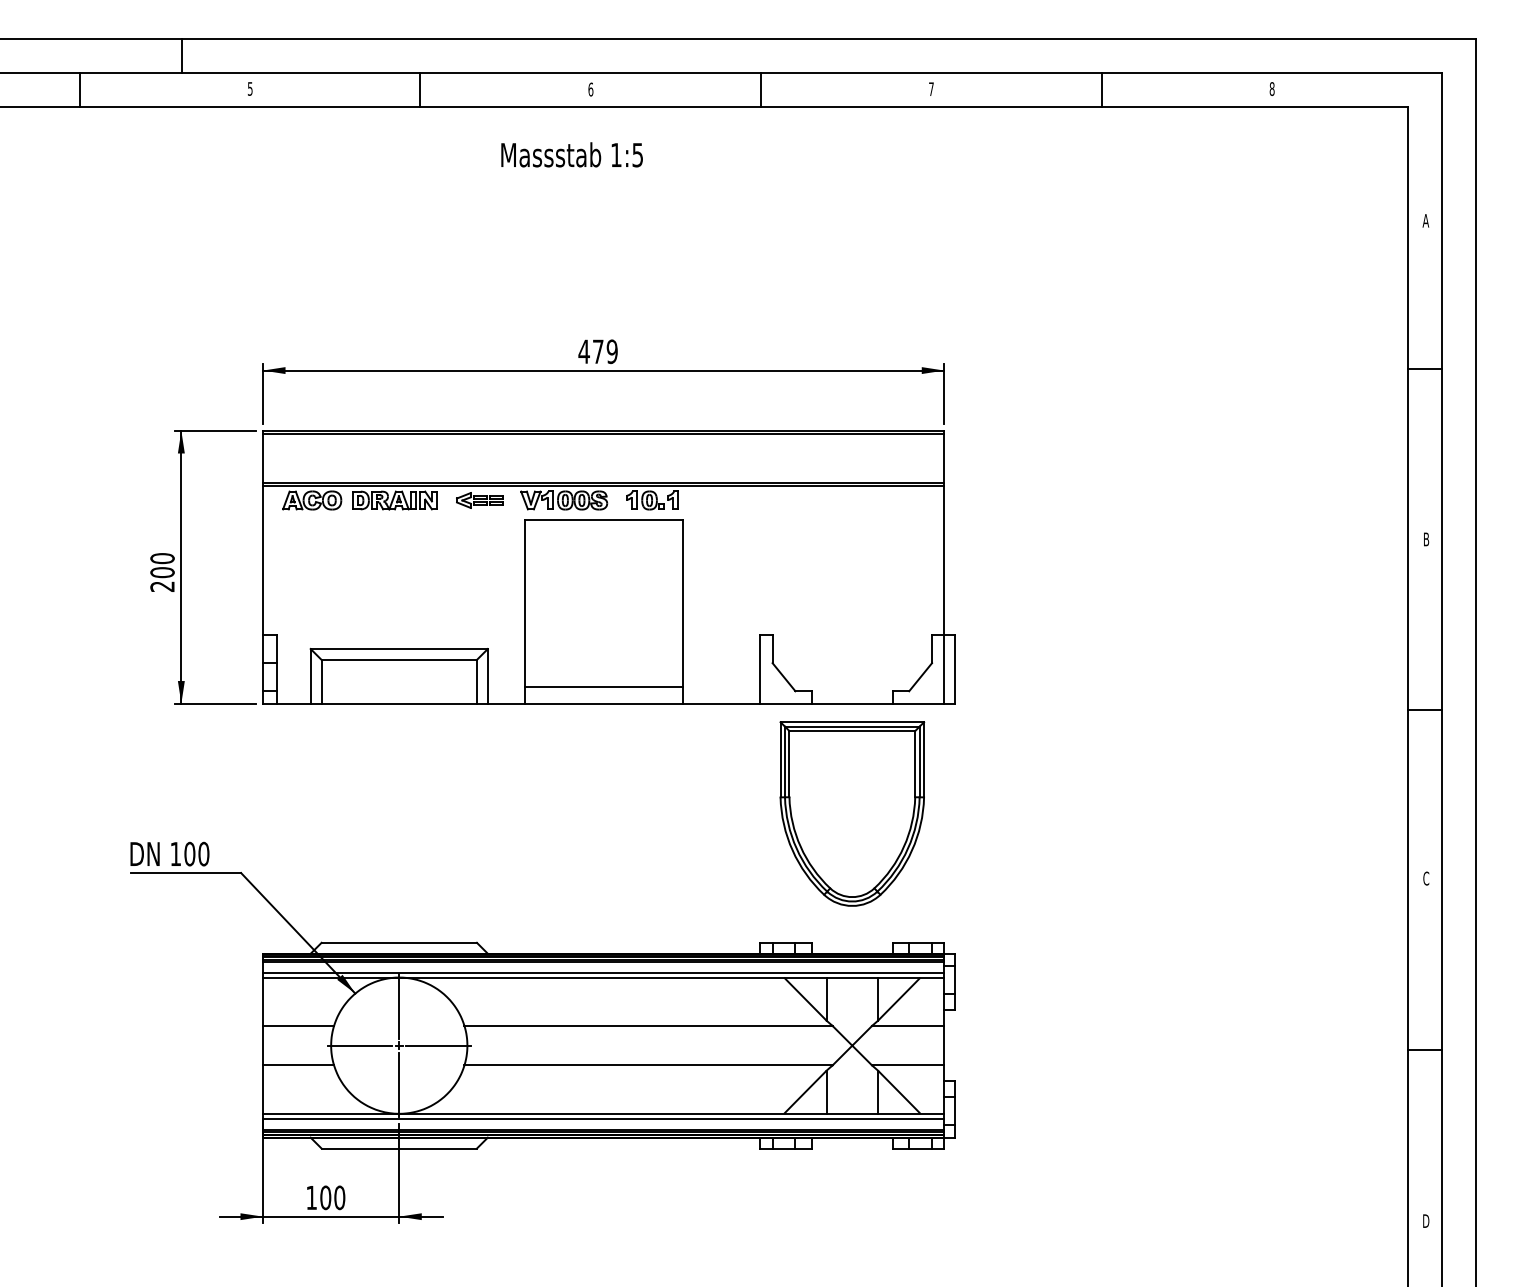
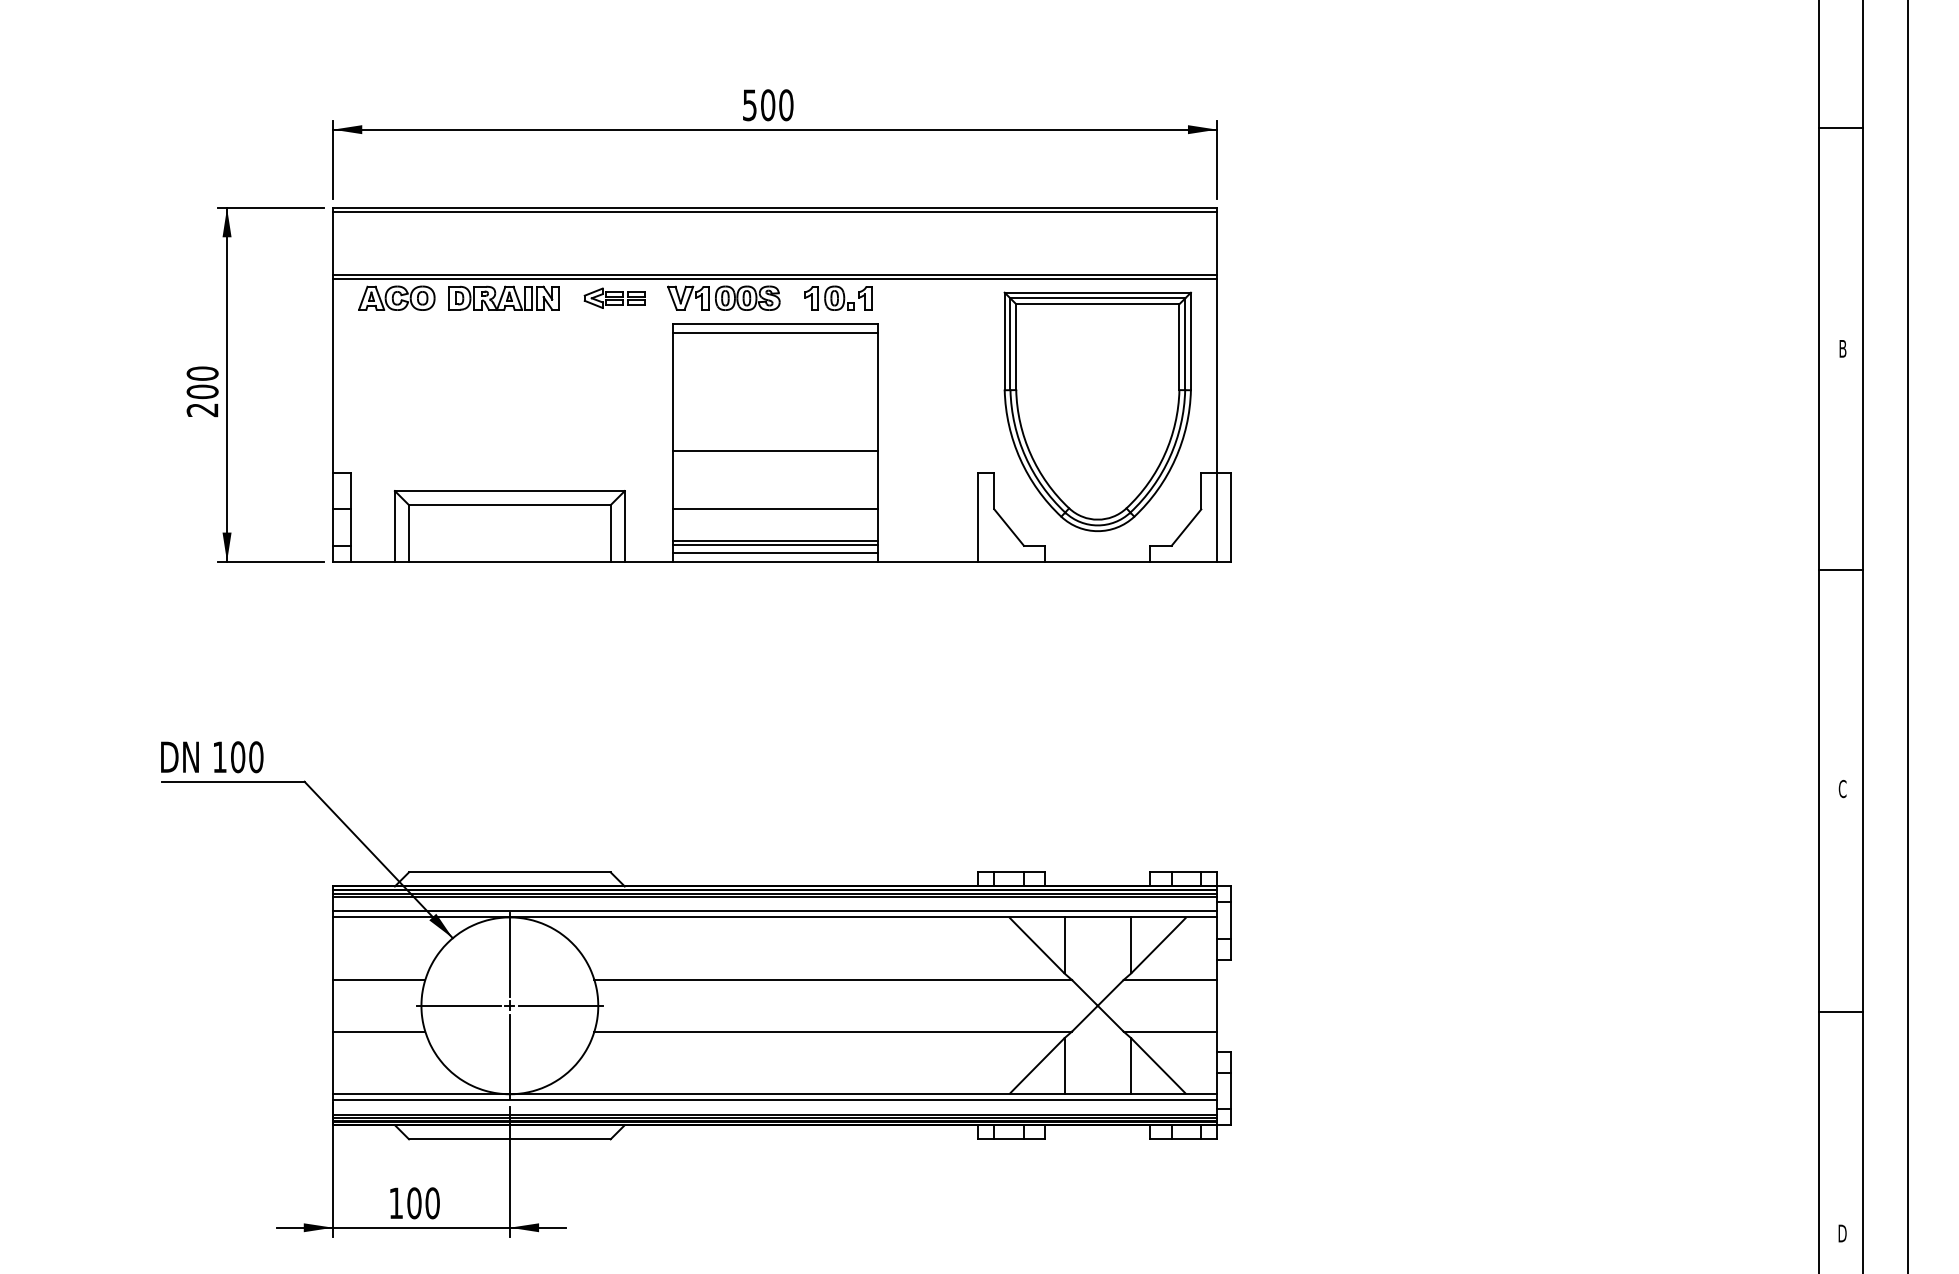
text: (597, 351) -> (767, 104), 479 -> 500
line: (603, 527) -> (774, 333), added
line: (603, 618) -> (774, 451), added
line: (603, 662) -> (774, 508), added
line: (603, 690) -> (774, 544), added
line: (603, 696) -> (774, 552), added
part: (852, 813) -> (1098, 411), moved

